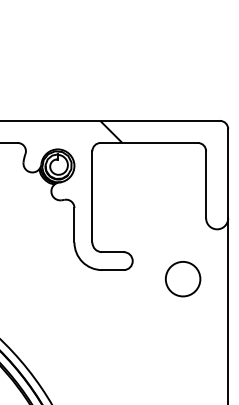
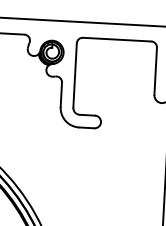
hatch: (111, 131) -> (91, 30), removed
circle: (182, 279) -> (135, 137), removed

